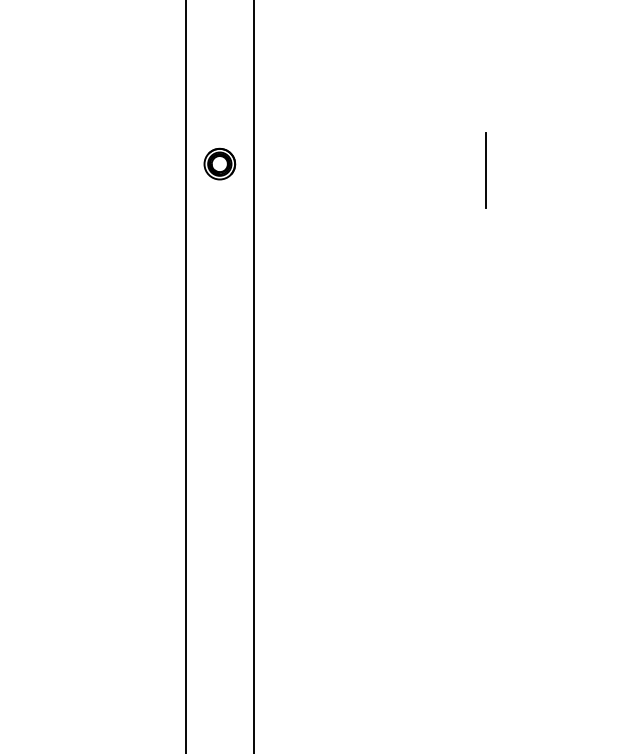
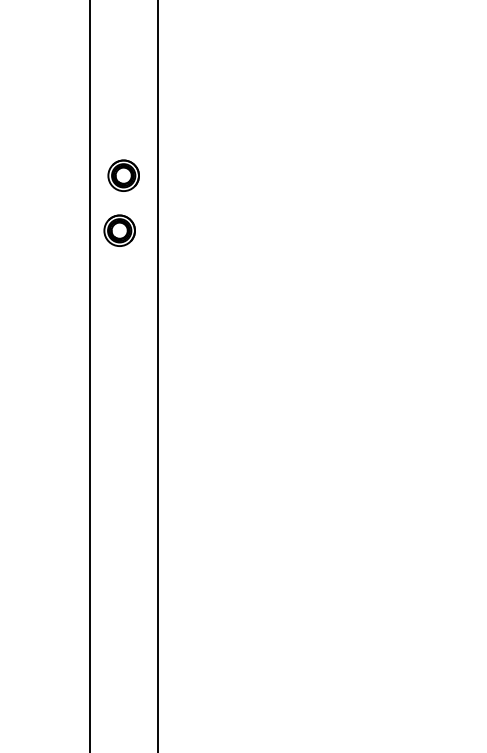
line: (485, 169) -> (389, 181), removed
part: (215, 218) -> (119, 230), added

